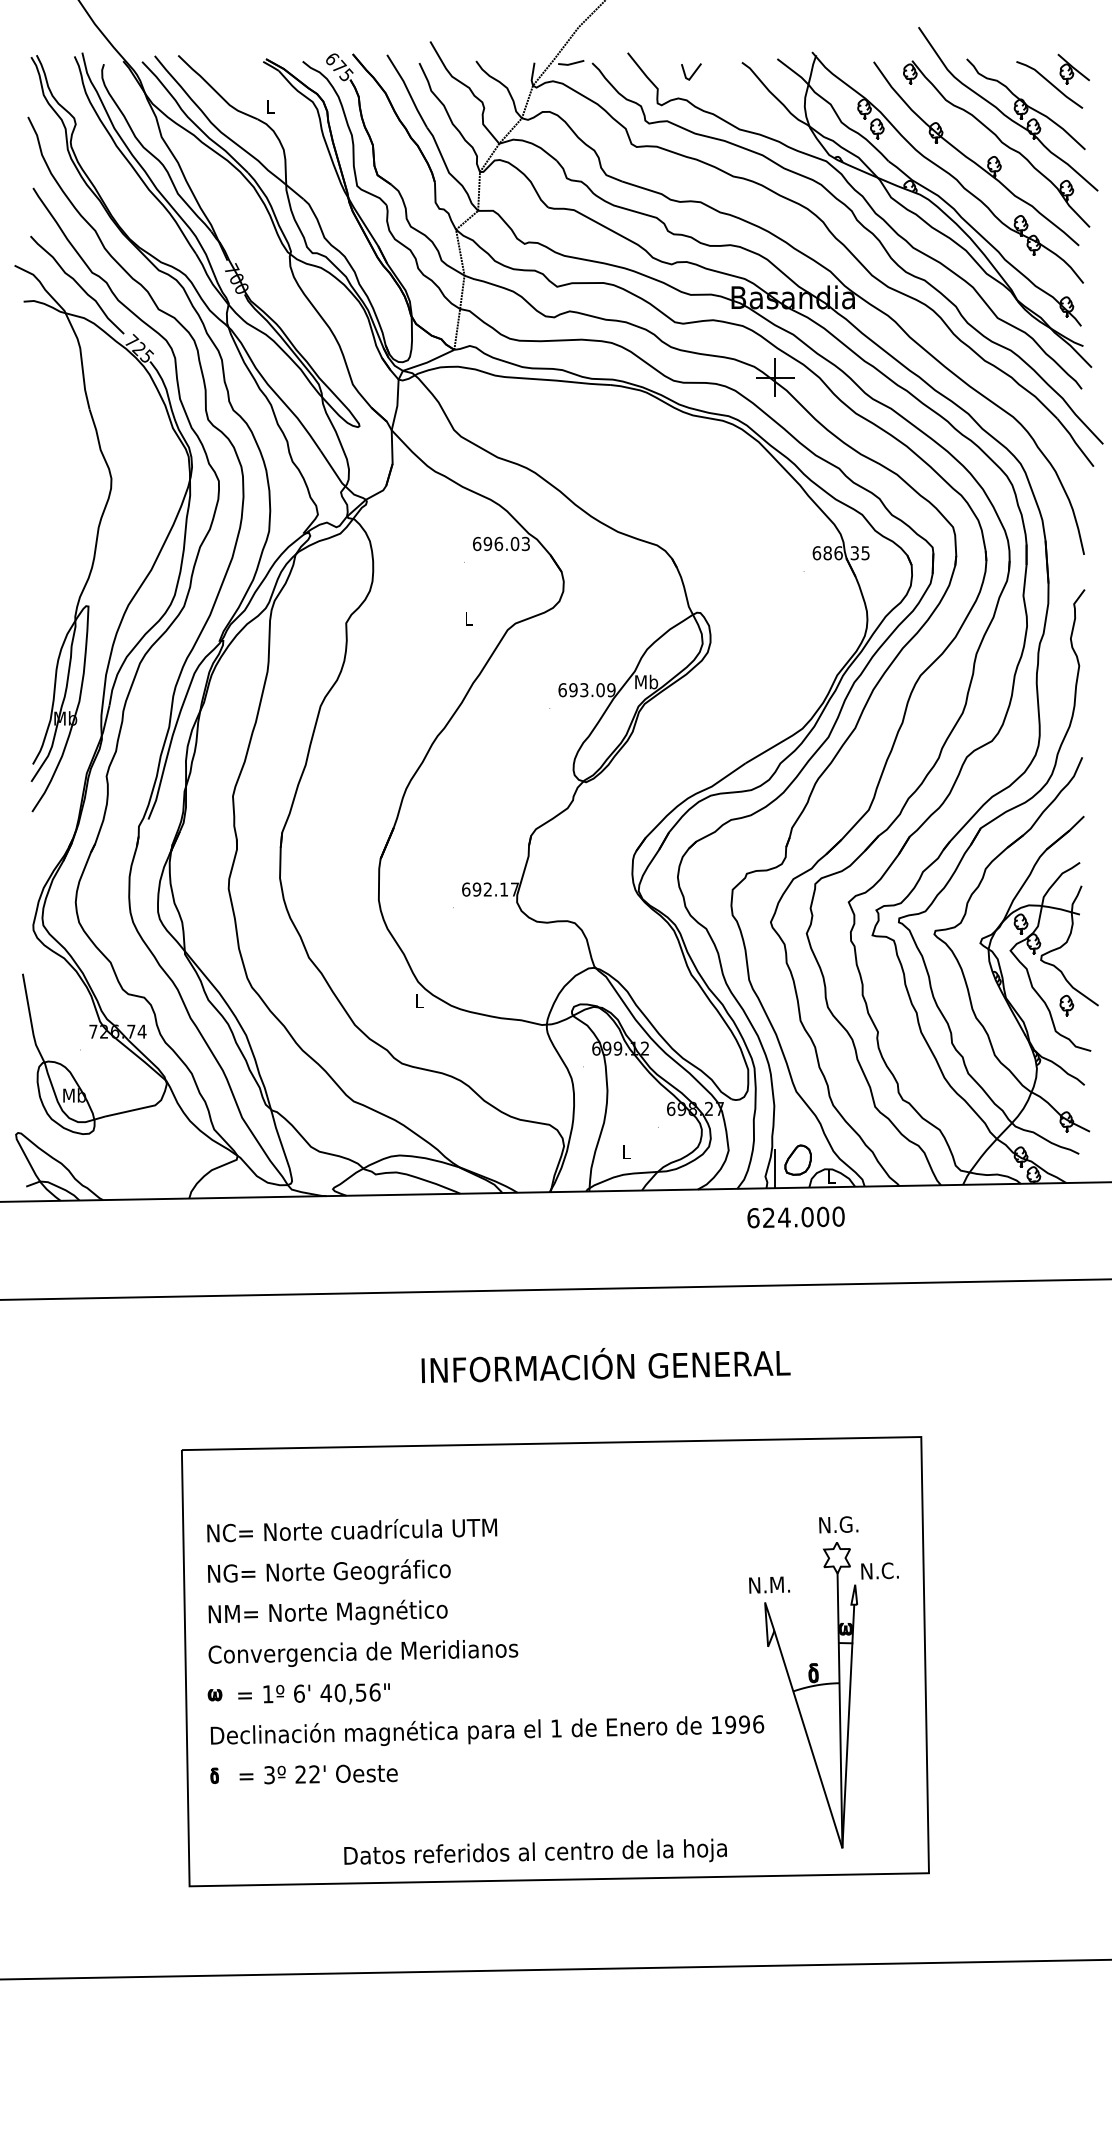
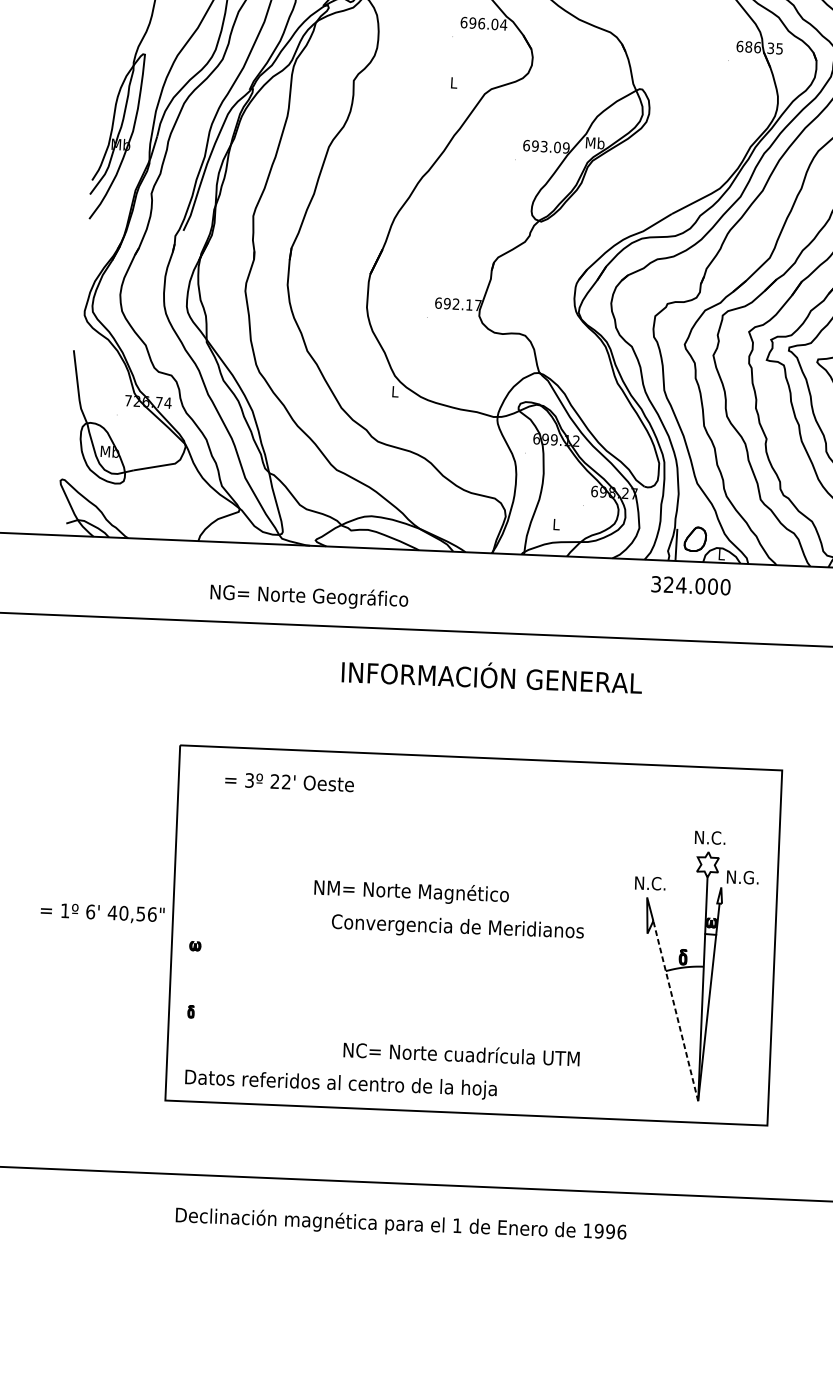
text: (525, 543) -> (503, 24), 696.03 -> 696.04
text: (753, 1218) -> (656, 584), 624.000 -> 324.000
text: (605, 1365) -> (491, 676), moved
text: (852, 1524) -> (722, 838), N.G. -> N.C.
text: (352, 1530) -> (461, 1054), moved
text: (894, 1570) -> (753, 877), N.C. -> N.G.
text: (329, 1571) -> (309, 595), moved
text: (779, 1584) -> (659, 883), N.M. -> N.C.
text: (327, 1611) -> (411, 890), moved
text: (363, 1653) -> (457, 927), moved
text: (313, 1693) -> (102, 912), moved
text: (487, 1730) -> (401, 1224), moved
line: (808, 1739) -> (675, 1011), solid -> dashed
text: (318, 1774) -> (289, 782), moved
text: (535, 1851) -> (341, 1082), moved

